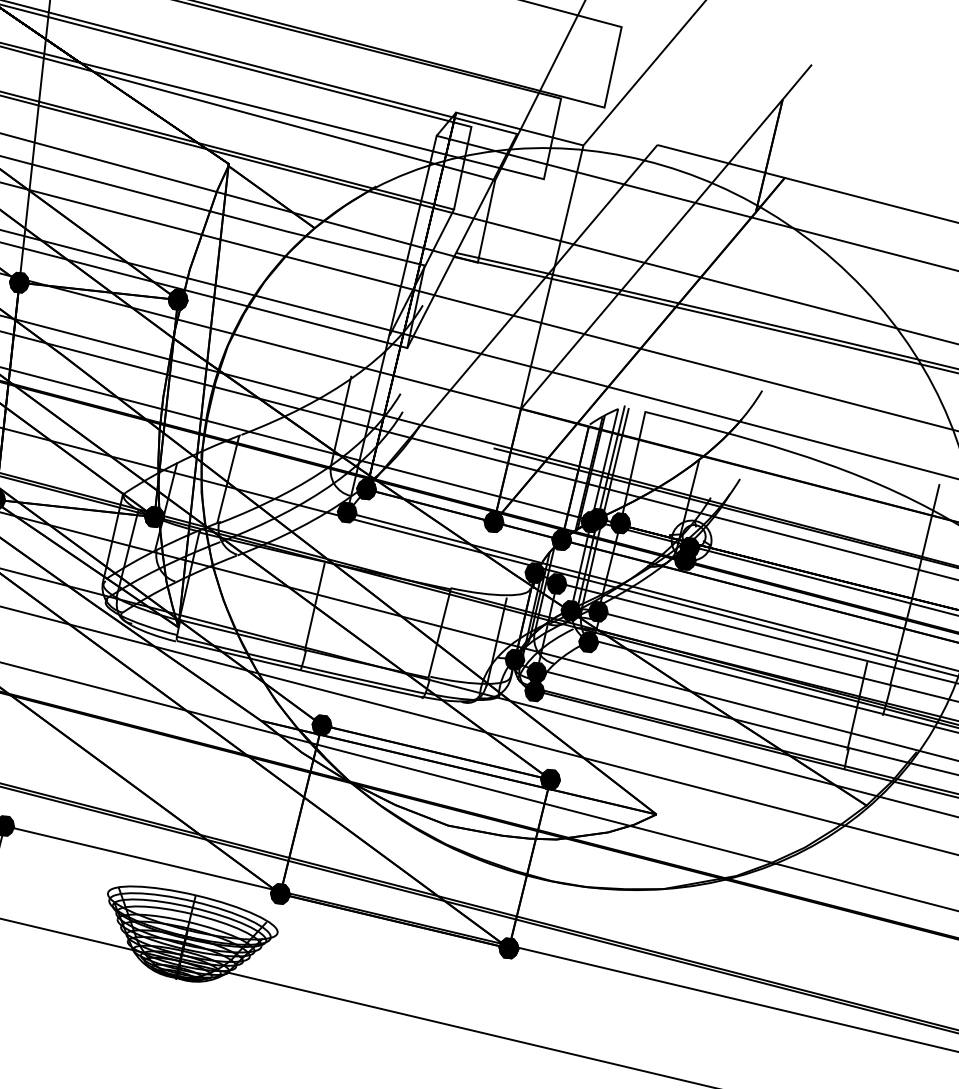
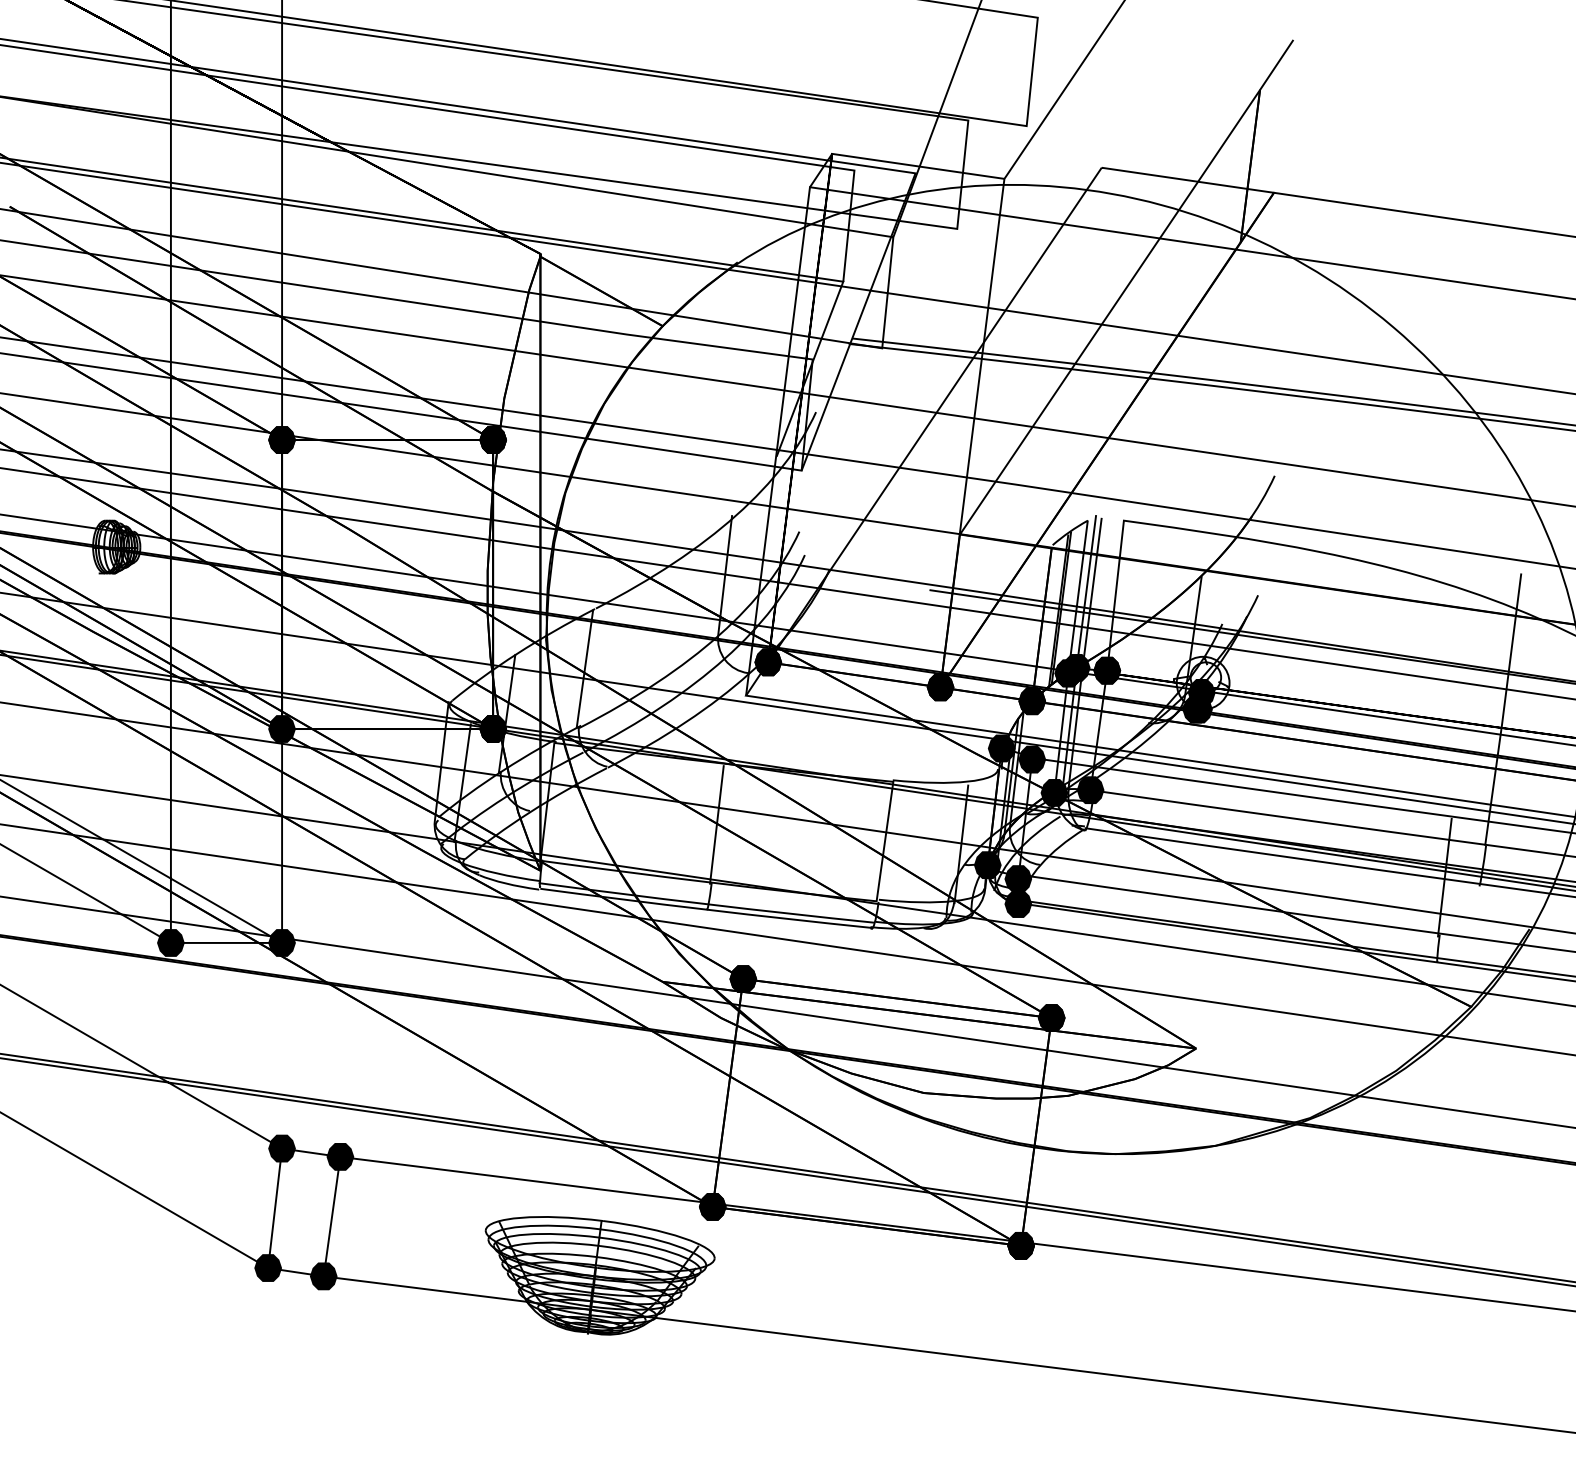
fill: (346, 512) -> (745, 695), removed
fill: (588, 642) -> (1082, 831), removed

